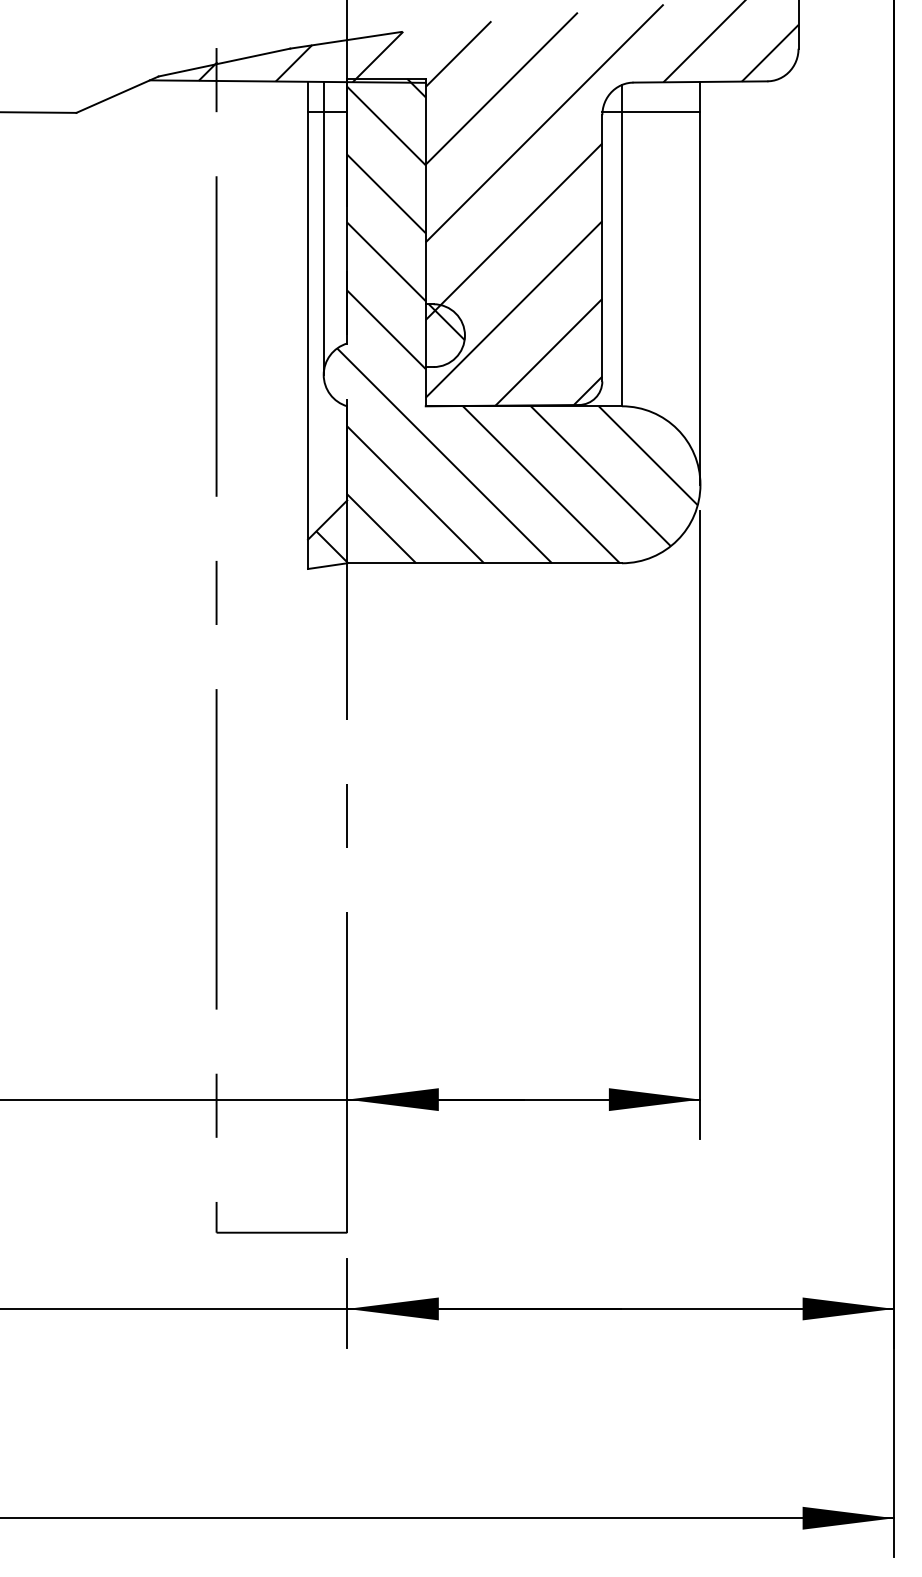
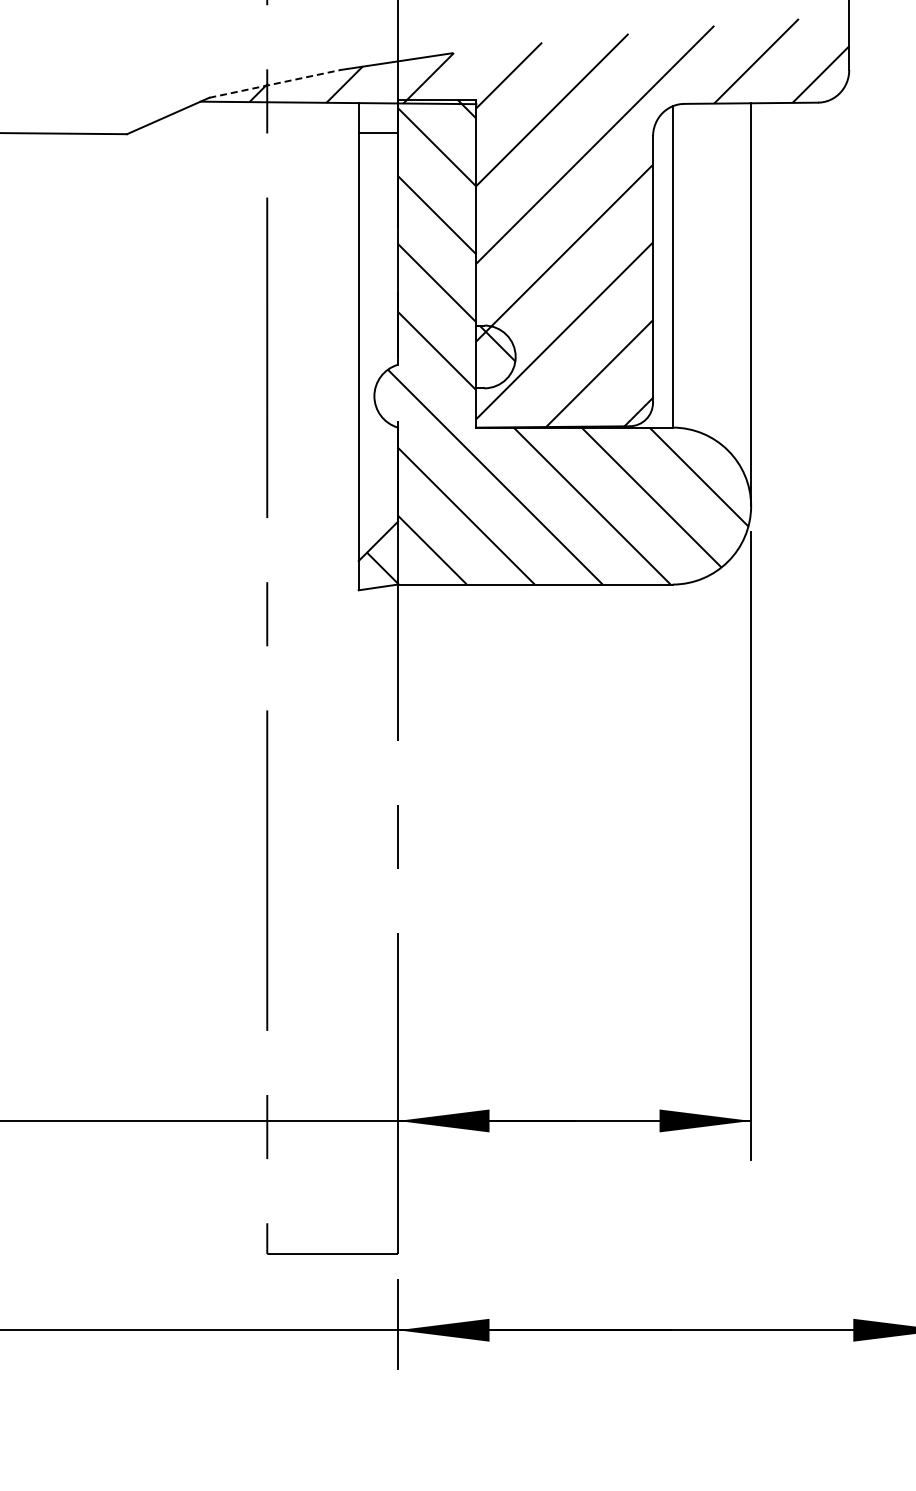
line: (224, 62) -> (275, 83), solid -> dashed
line: (651, 112) -> (702, 133), removed
line: (323, 227) -> (374, 248), removed

